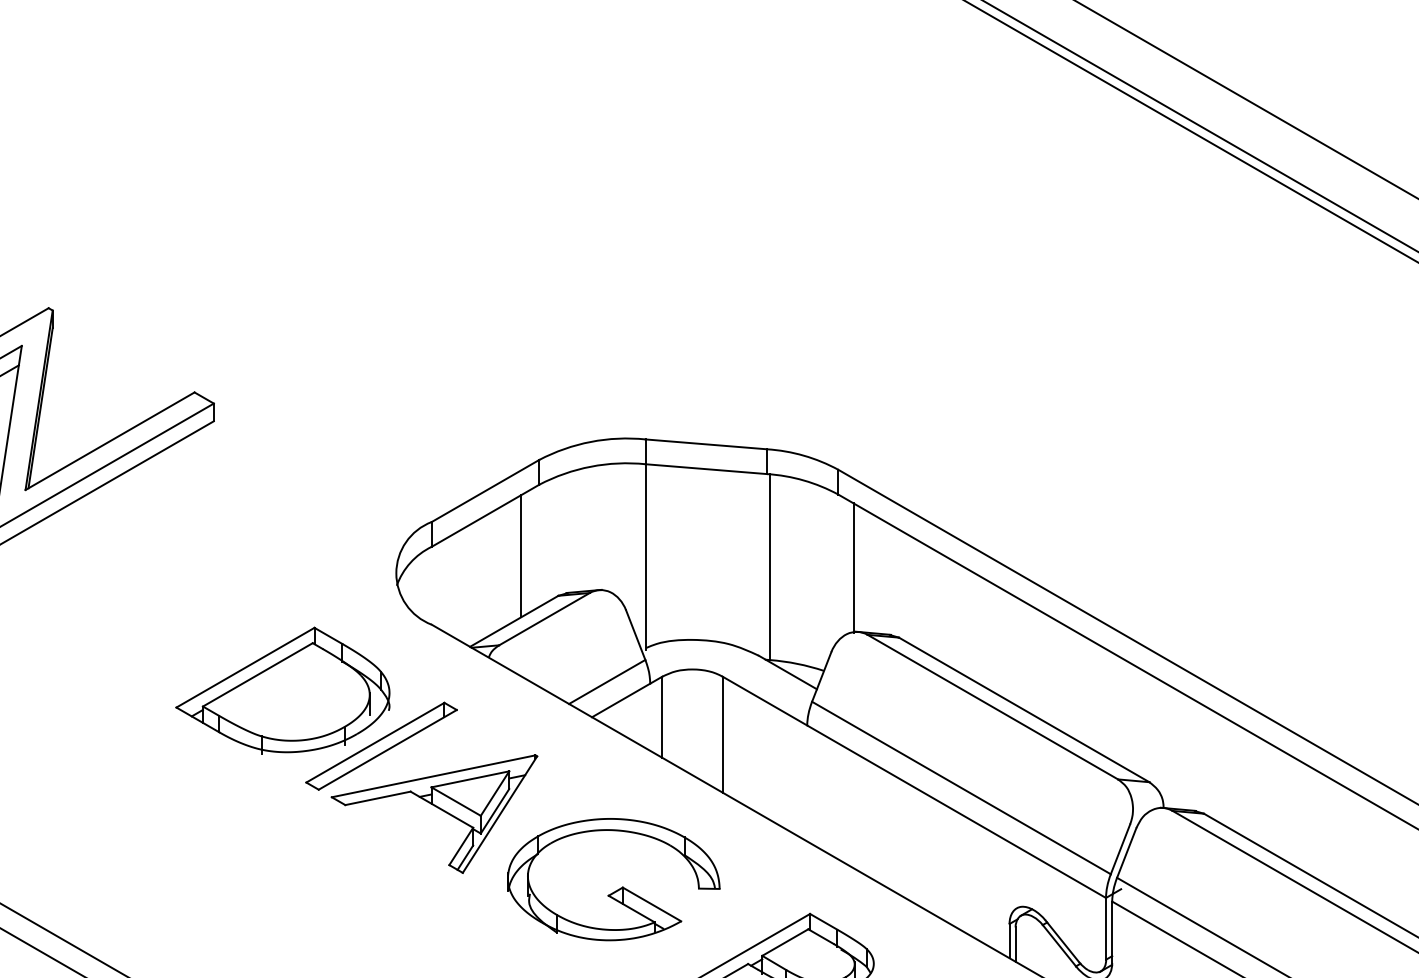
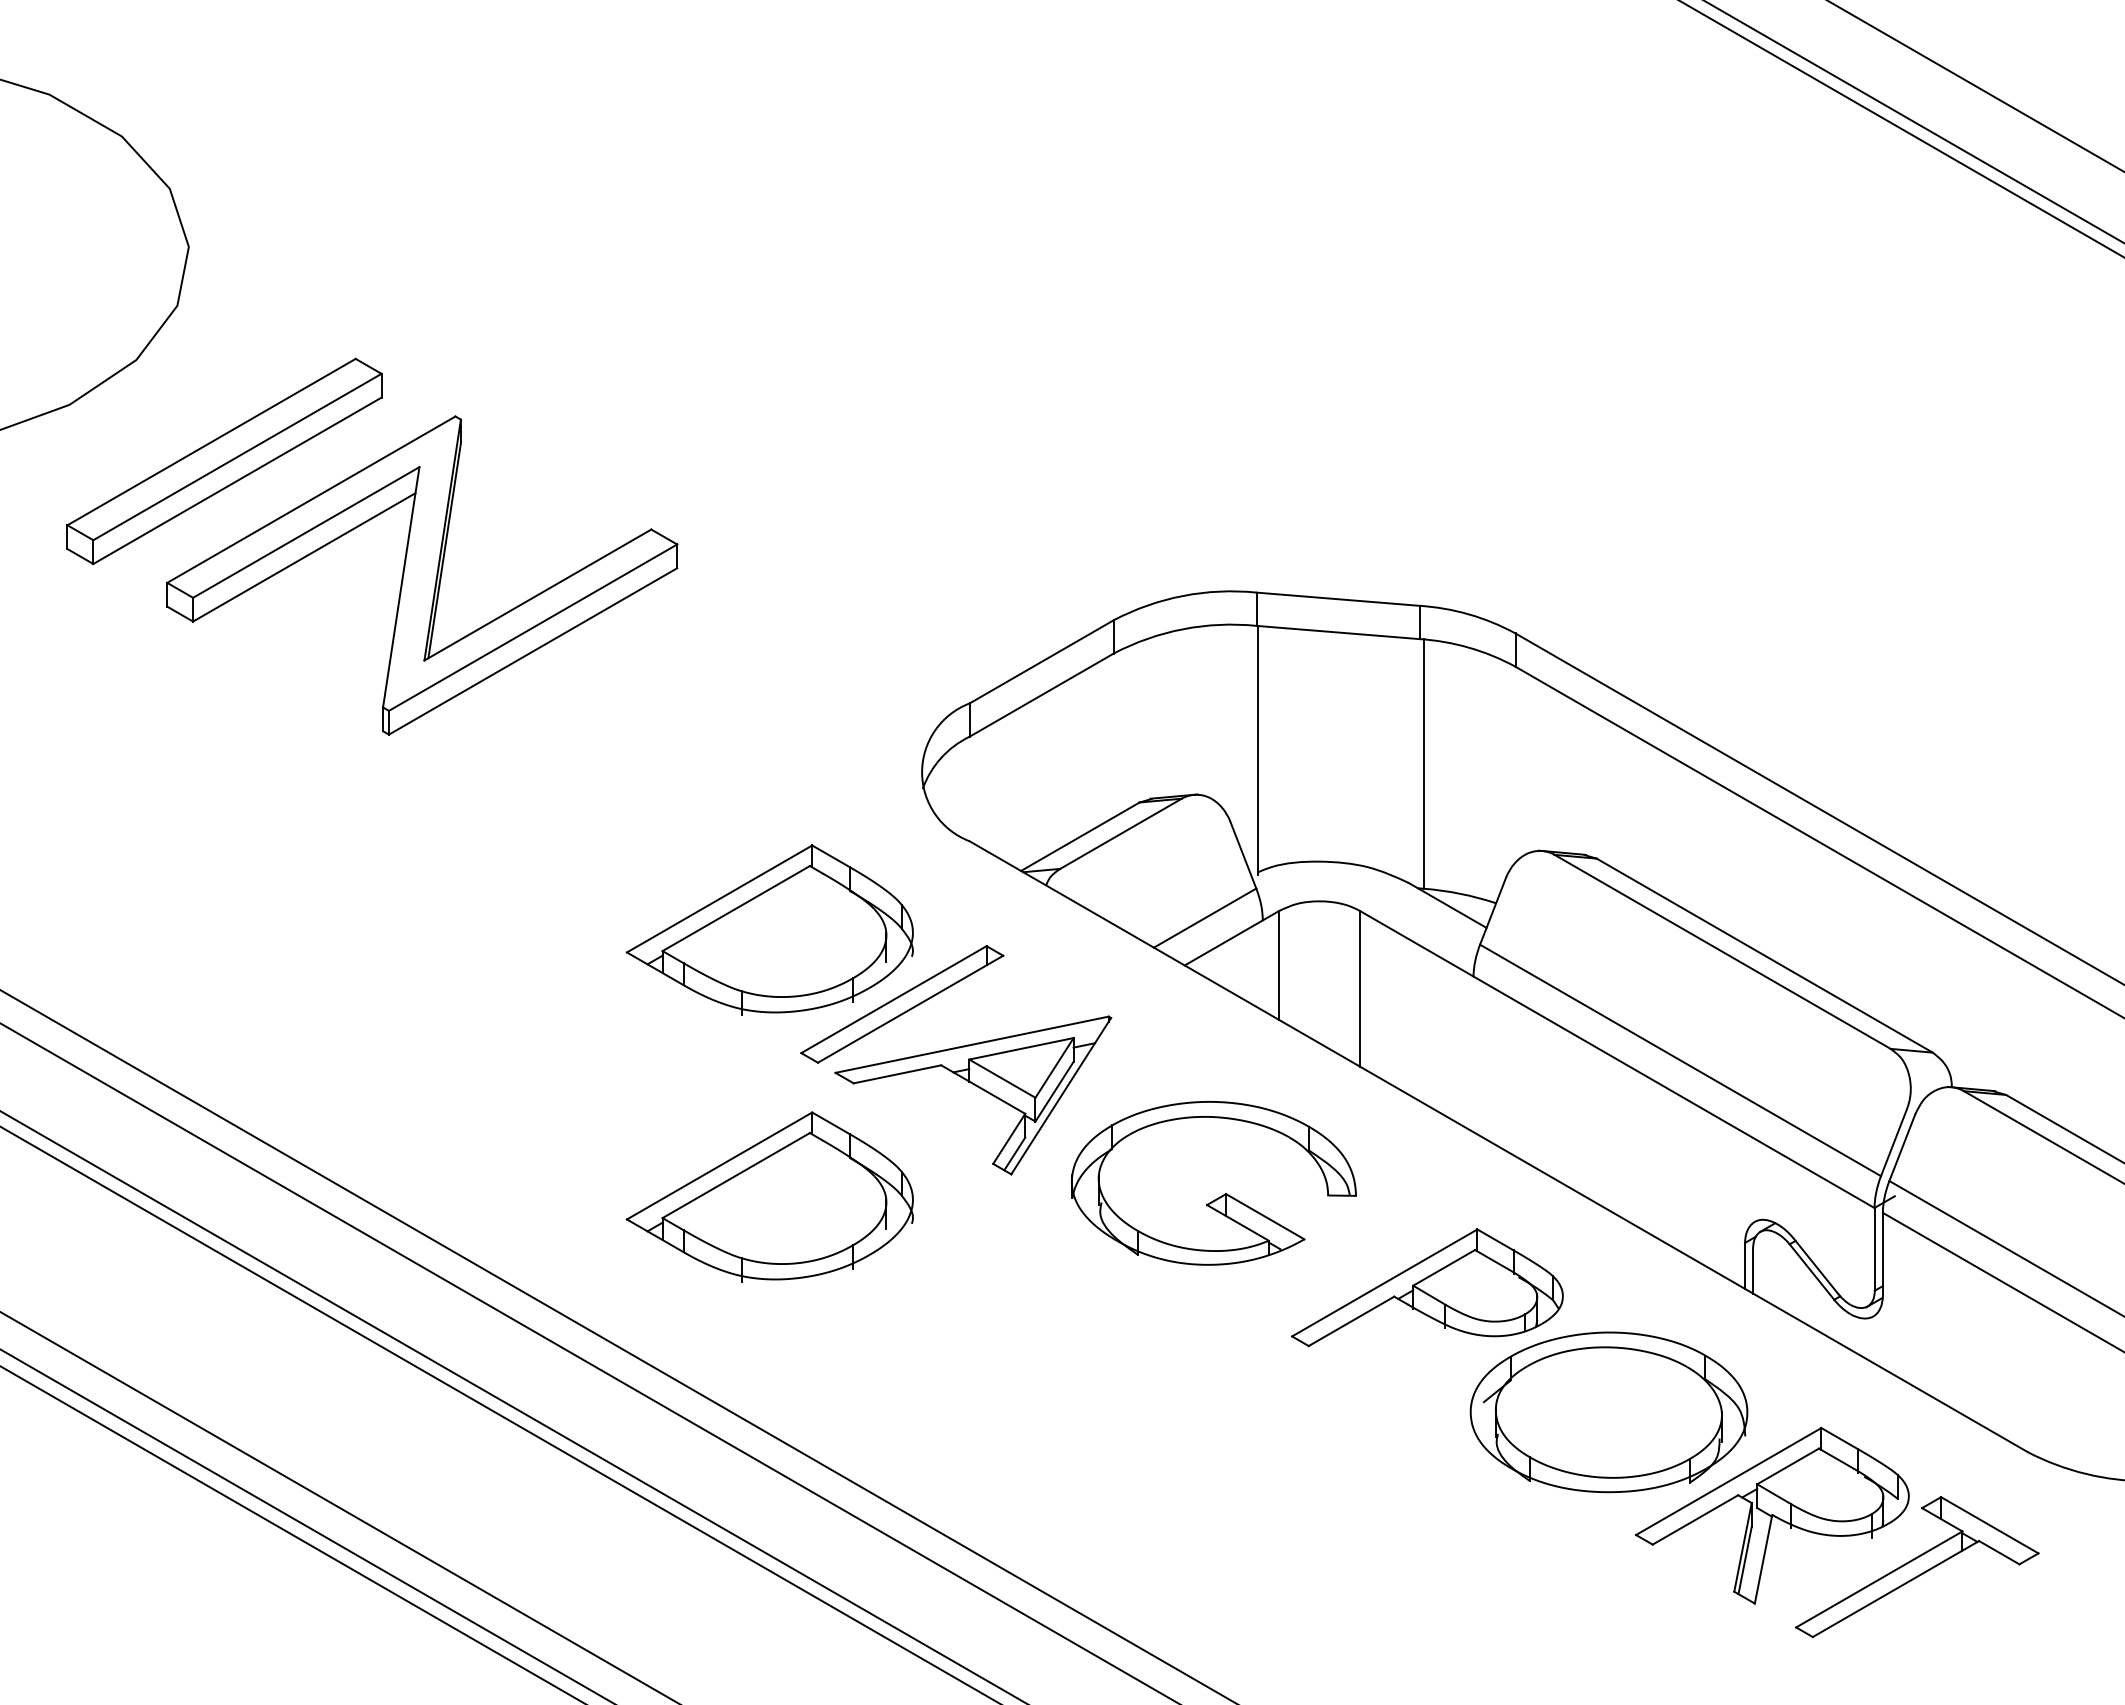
line: (521, 556) -> (1089, 749), removed
line: (854, 567) -> (1536, 764), removed
part: (282, 889) -> (769, 1196), added

